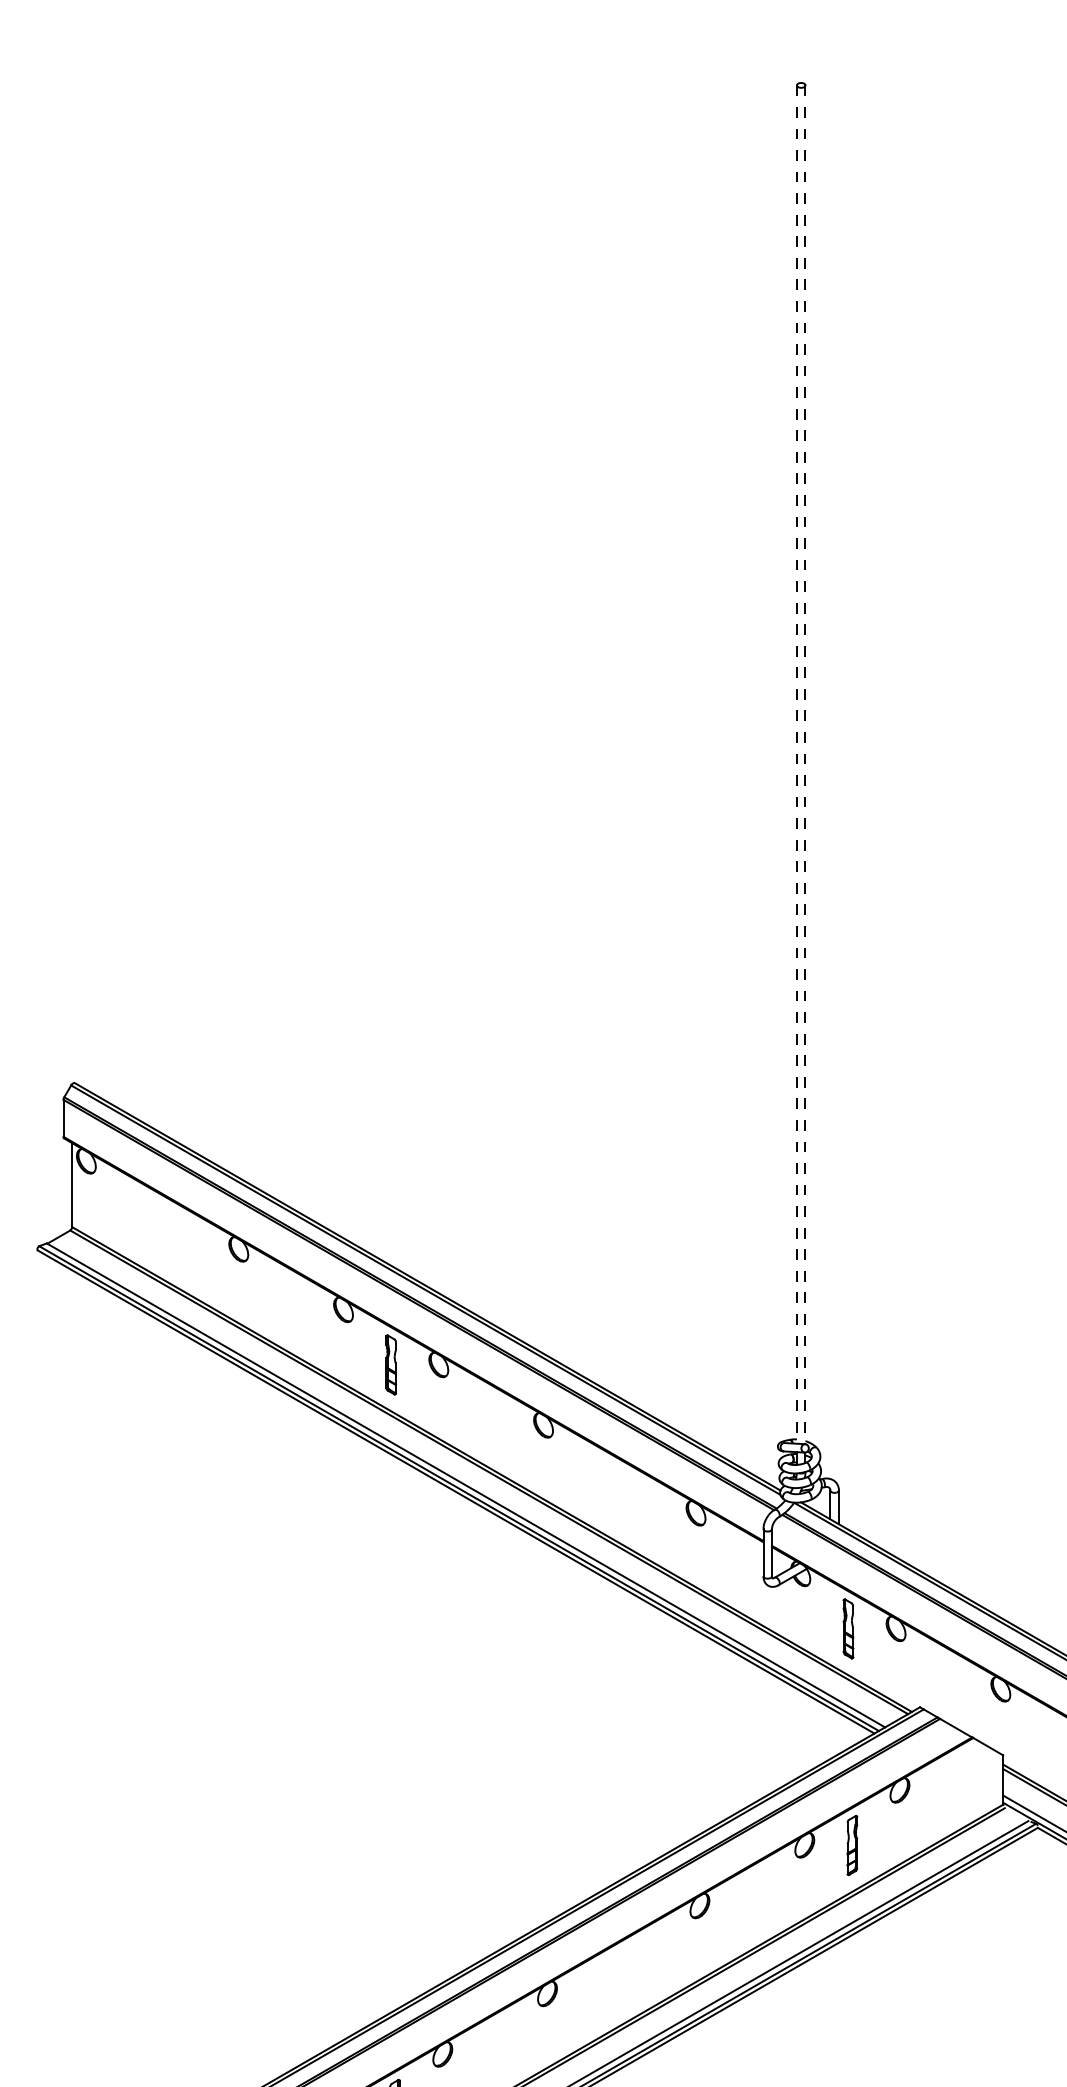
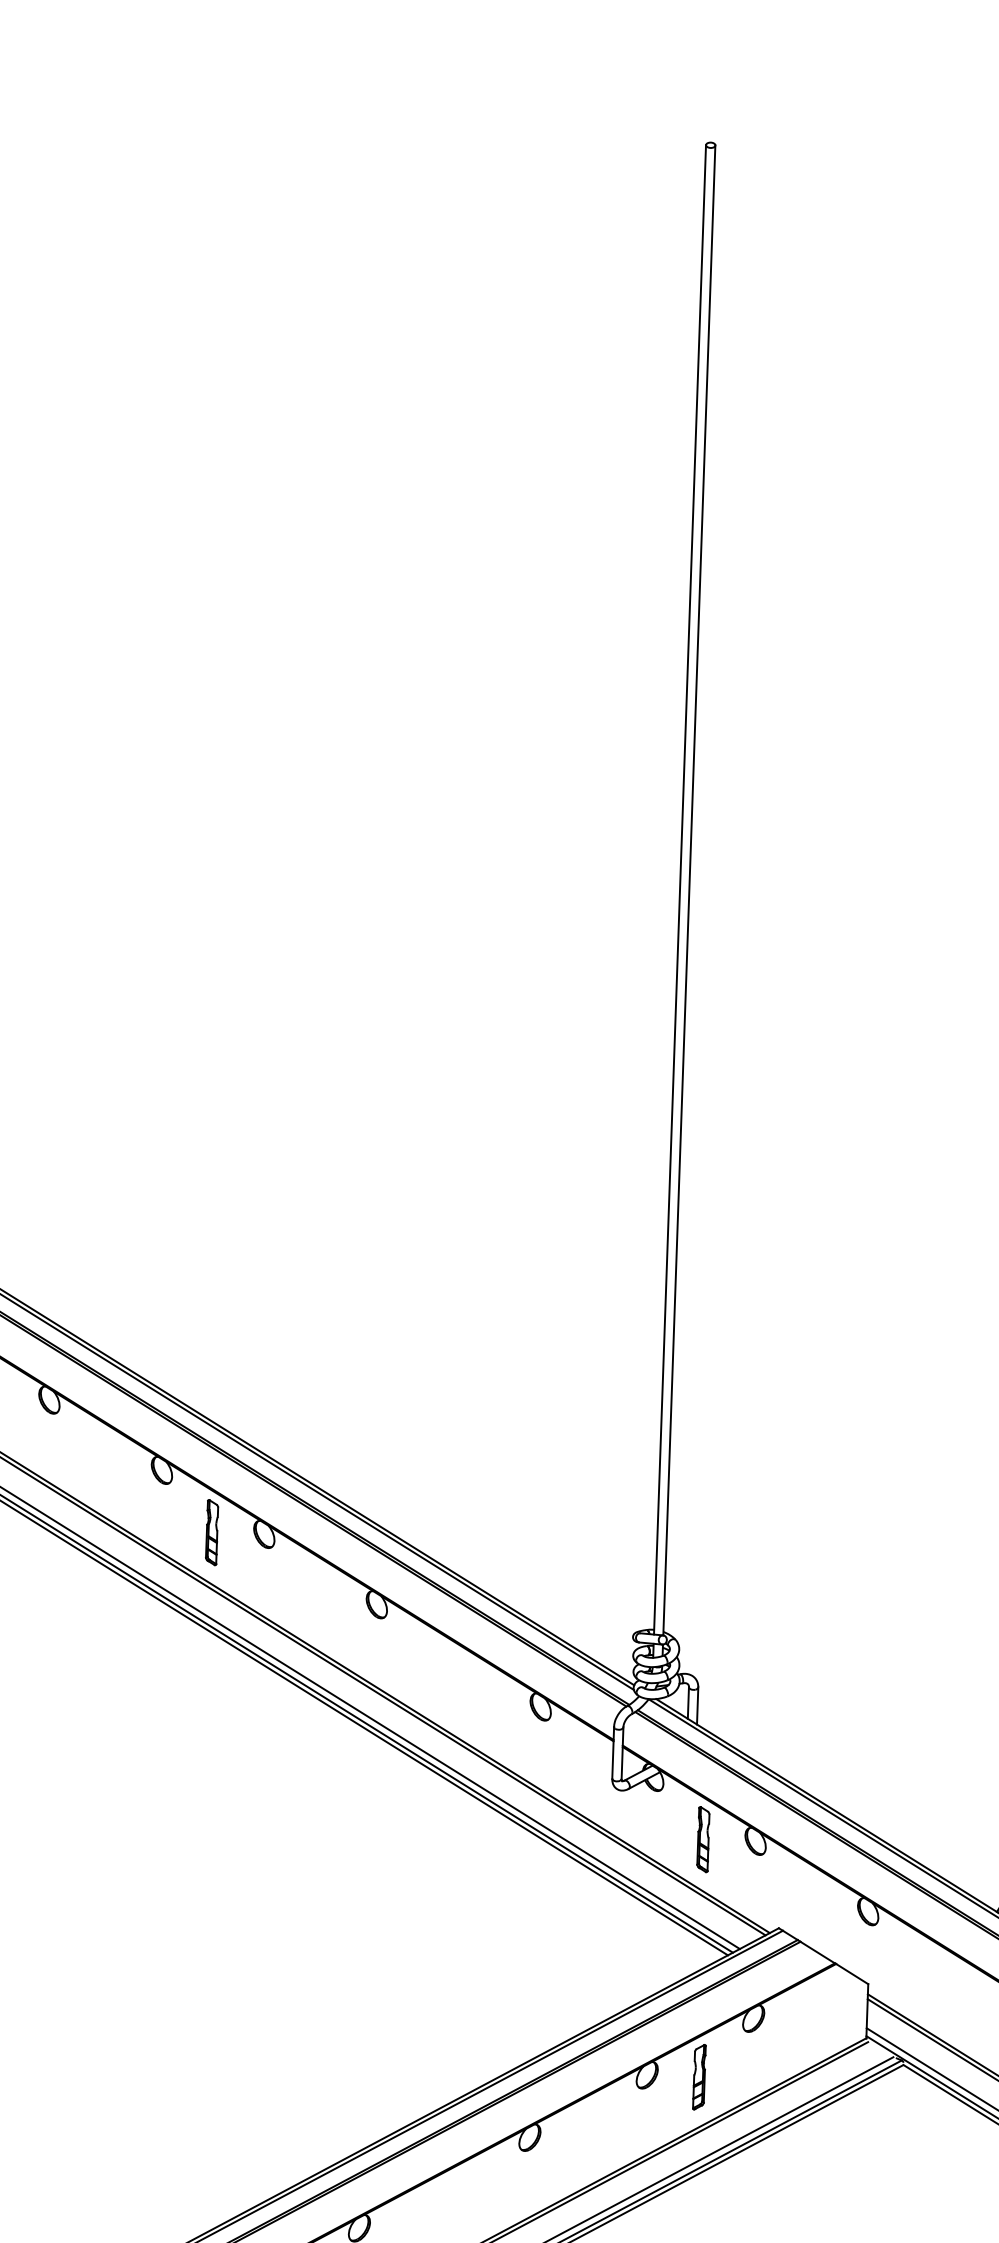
line: (796, 765) -> (679, 890), dashed -> solid
line: (805, 765) -> (689, 891), dashed -> solid

